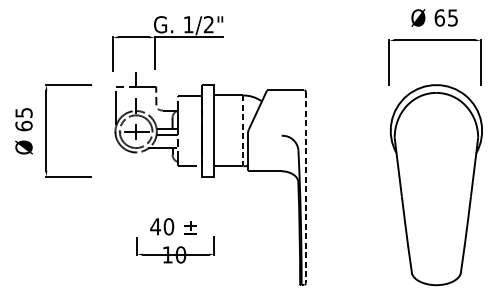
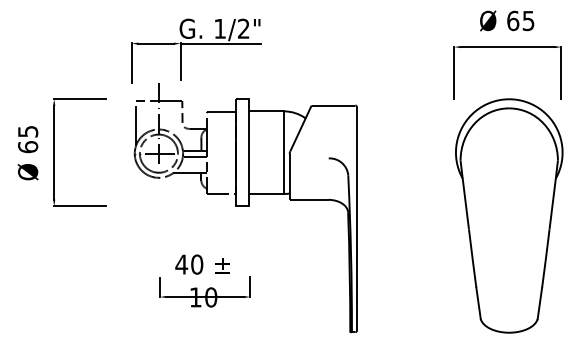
line: (243, 131) -> (284, 153), dashed -> solid
line: (306, 187) -> (357, 218), dashed -> solid

